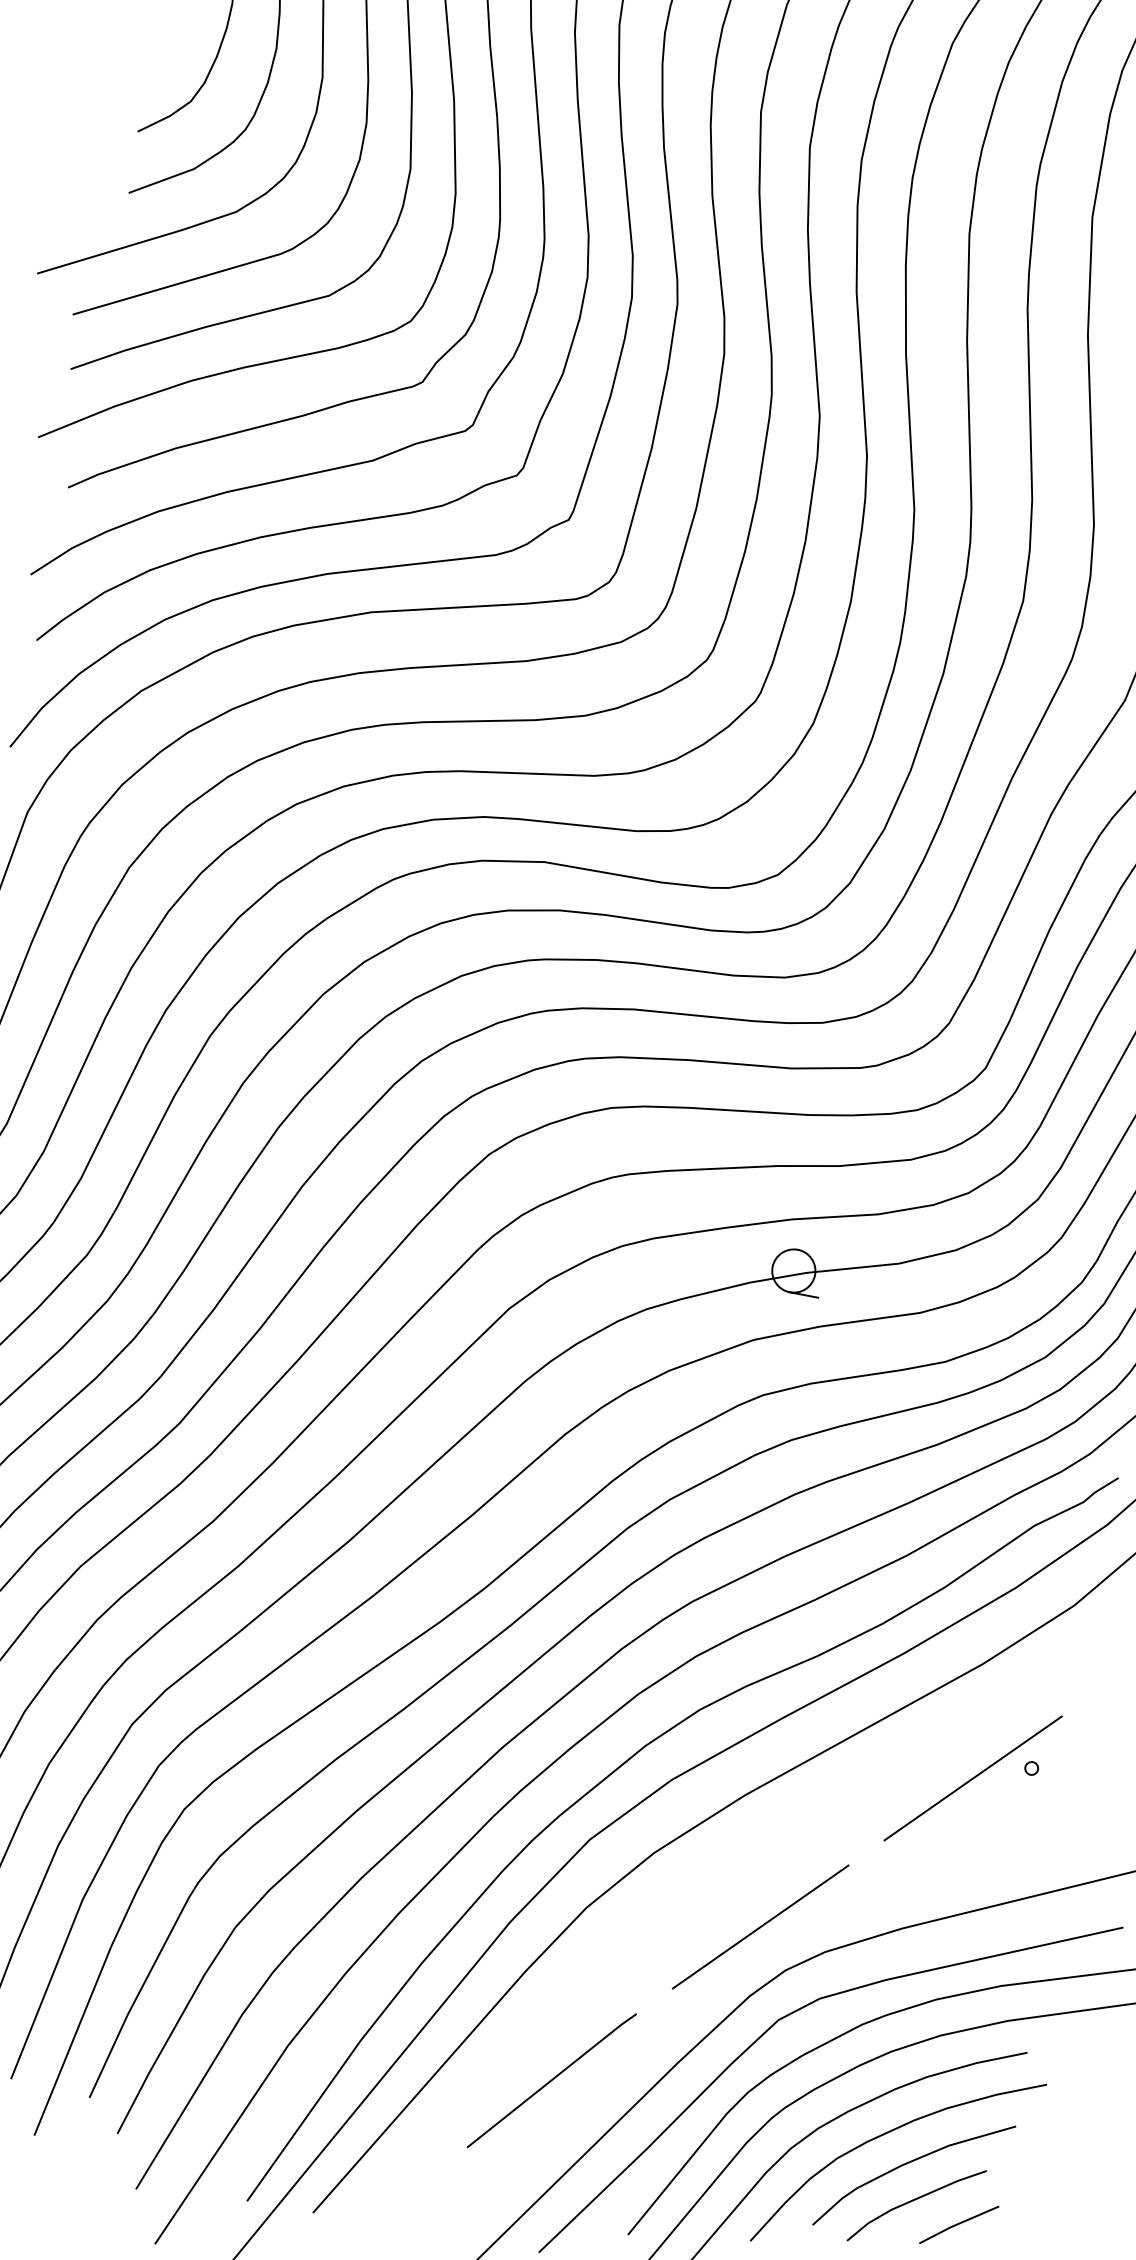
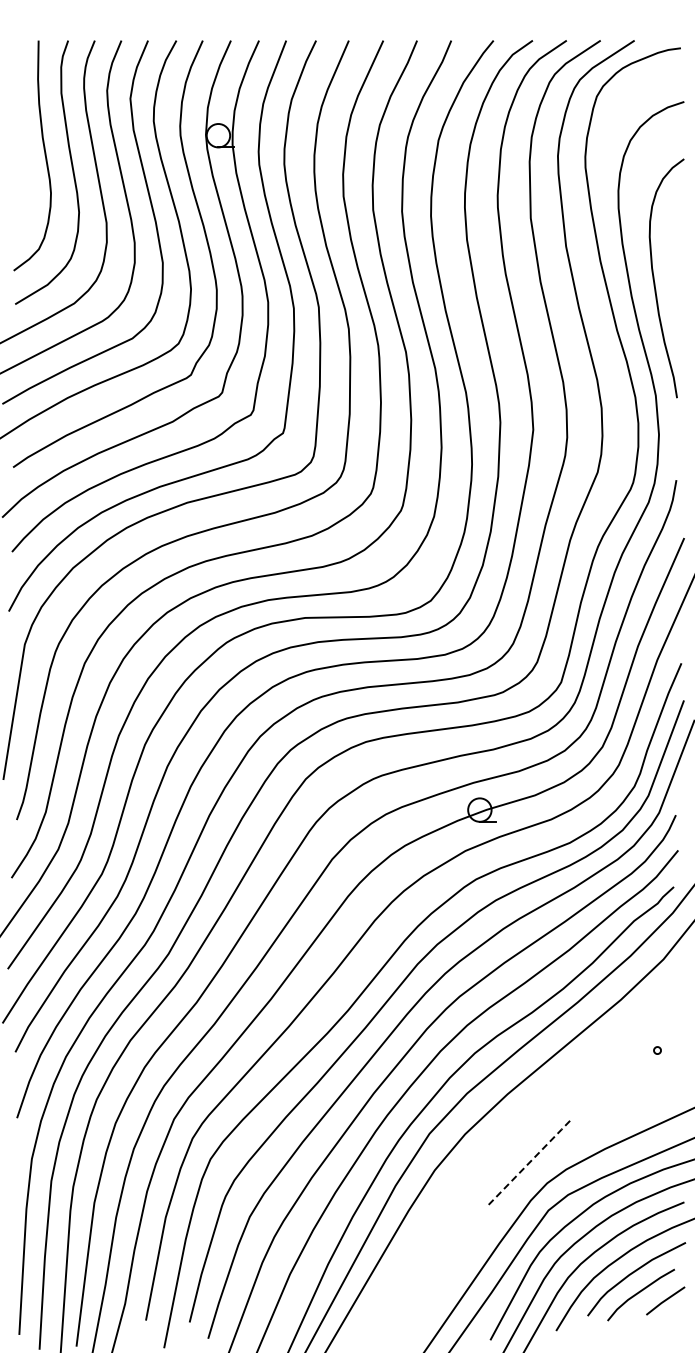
line: (973, 1777) -> (627, 1061), removed
line: (762, 1925) -> (530, 1161), solid -> dashed
line: (551, 2079) -> (433, 1265), removed

